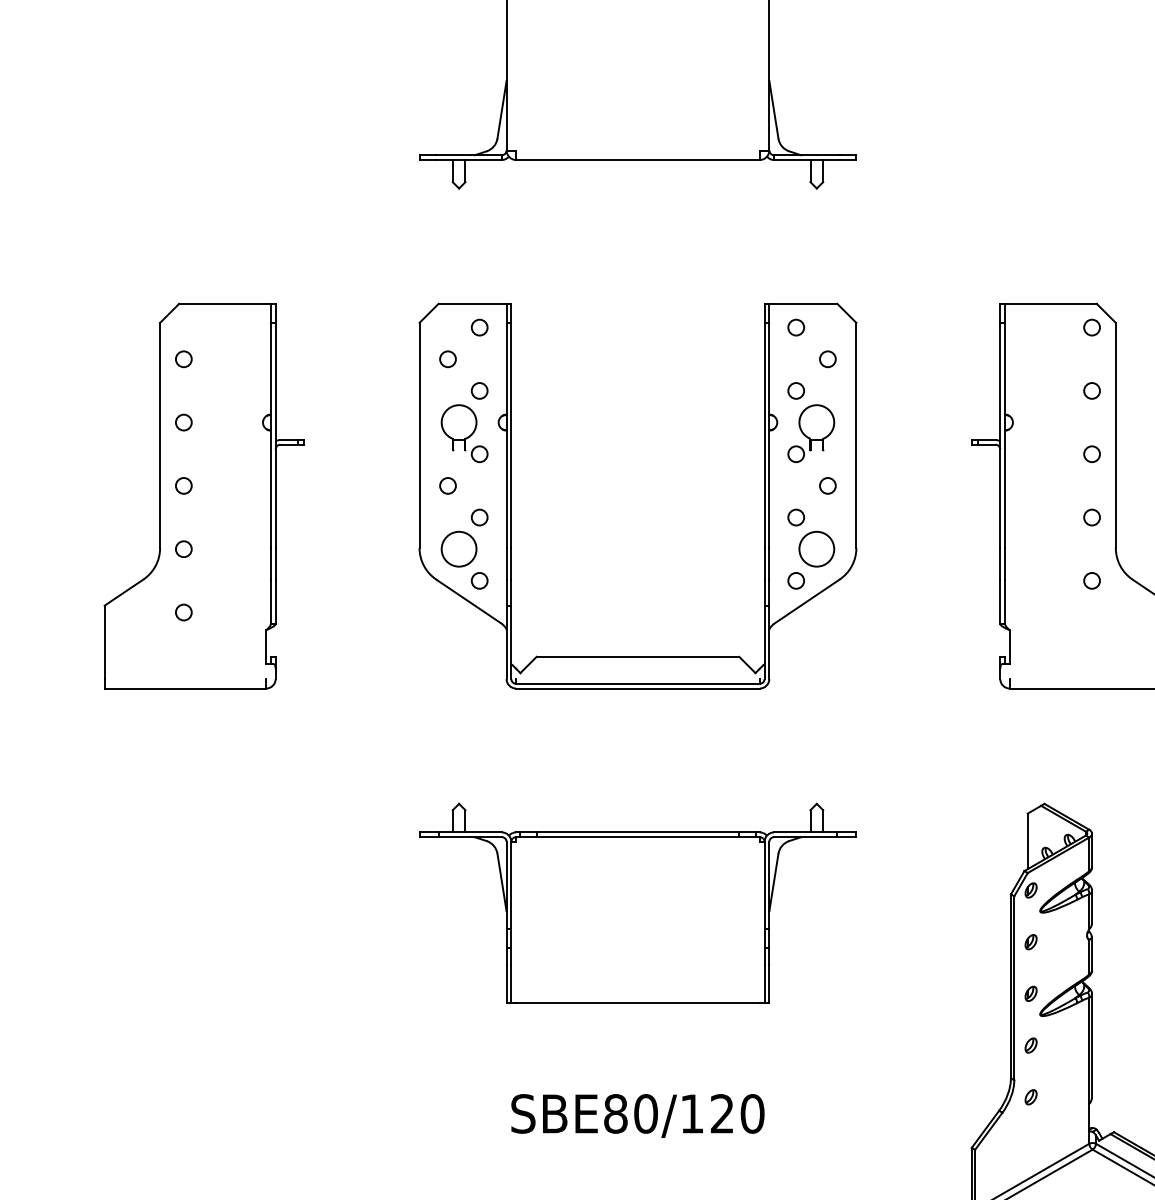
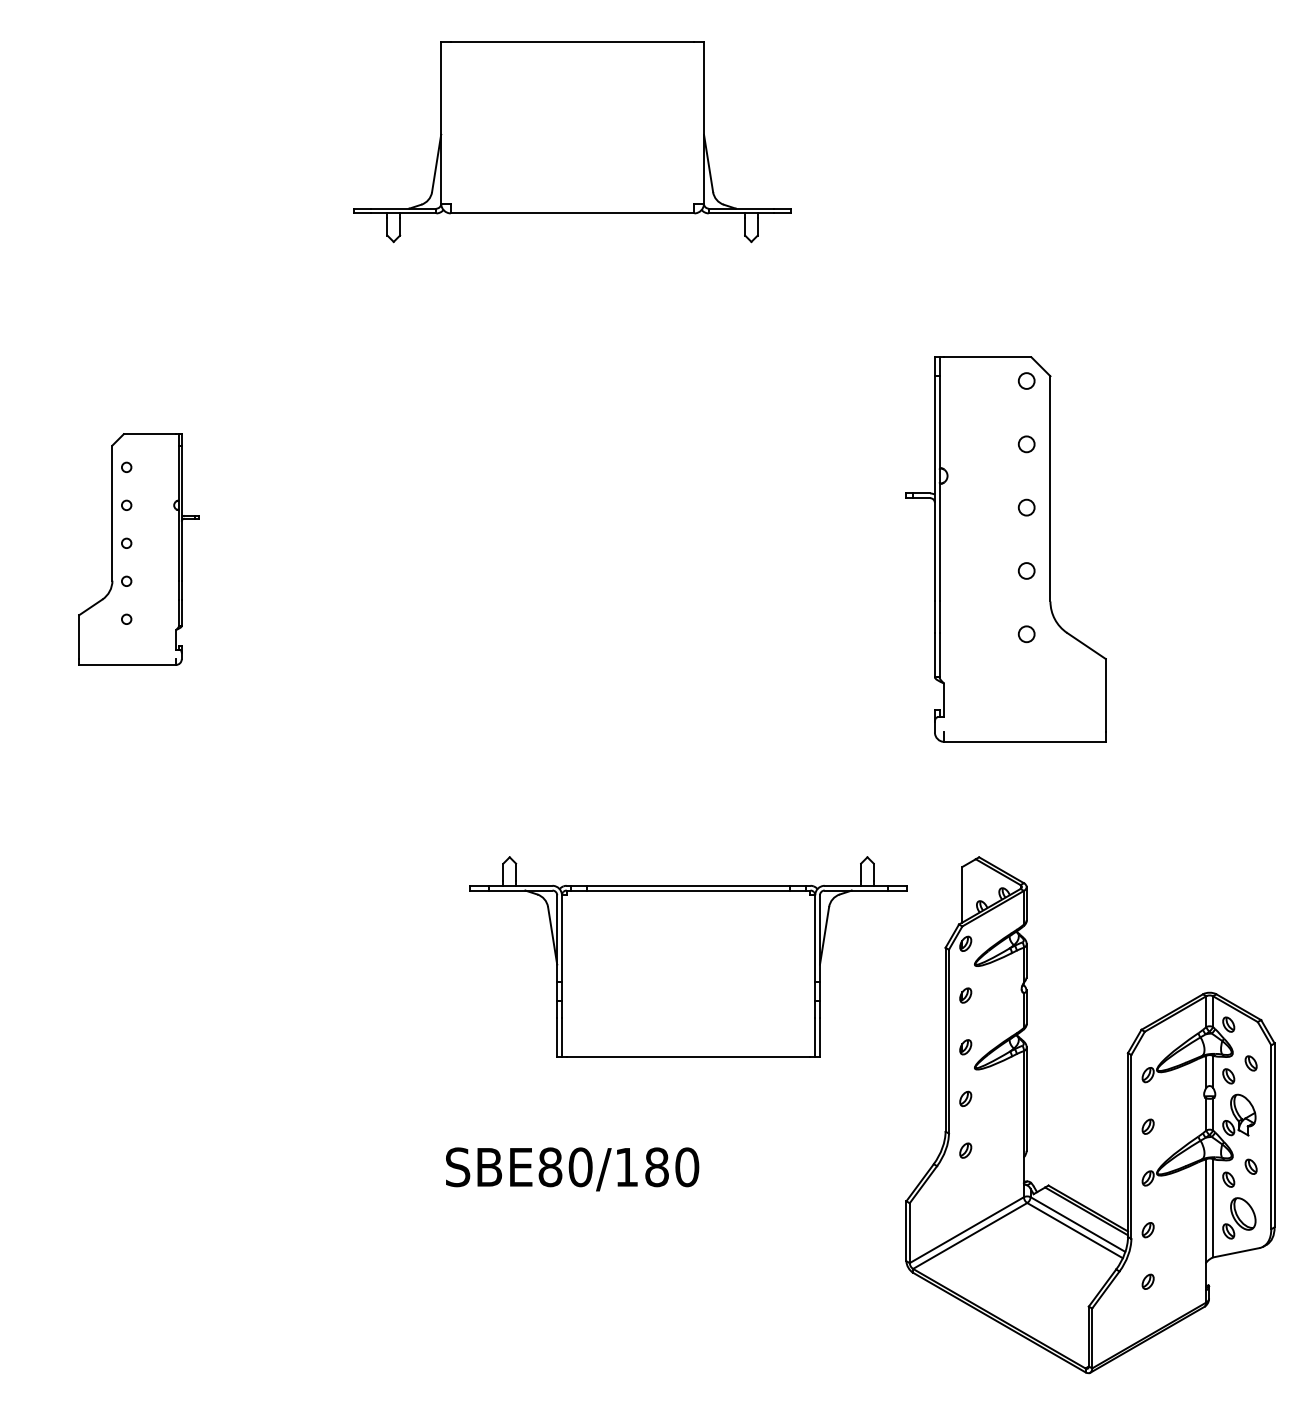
part: (203, 496) -> (138, 549), size x0.6
part: (511, 496) -> (446, 549), removed
part: (637, 903) -> (688, 956), moved
text: (721, 1114) -> (656, 1167), SBE80/120 -> SBE80/180

